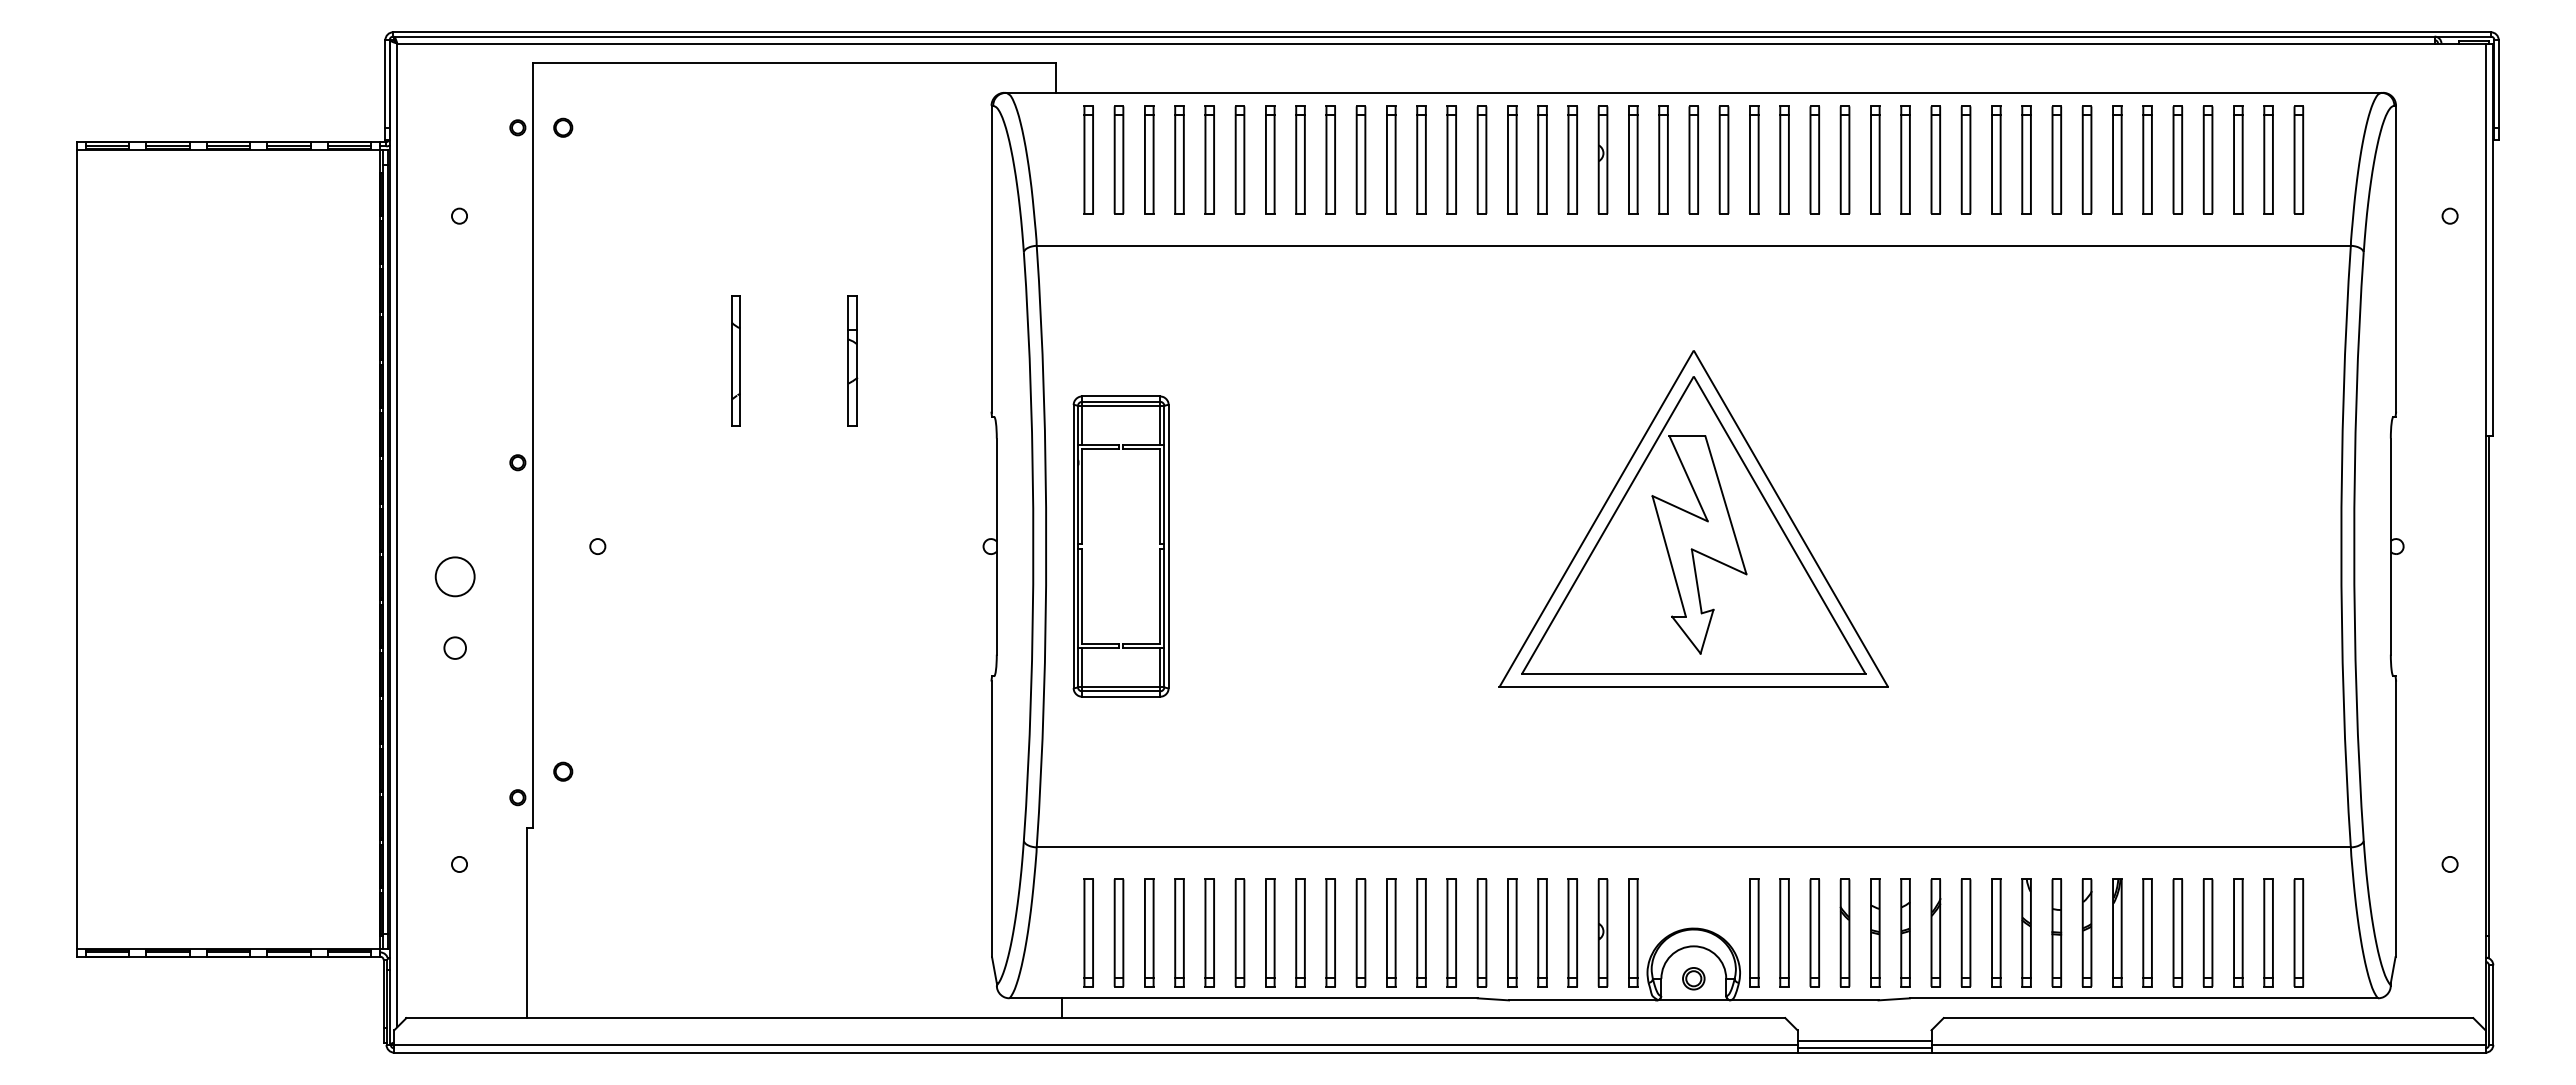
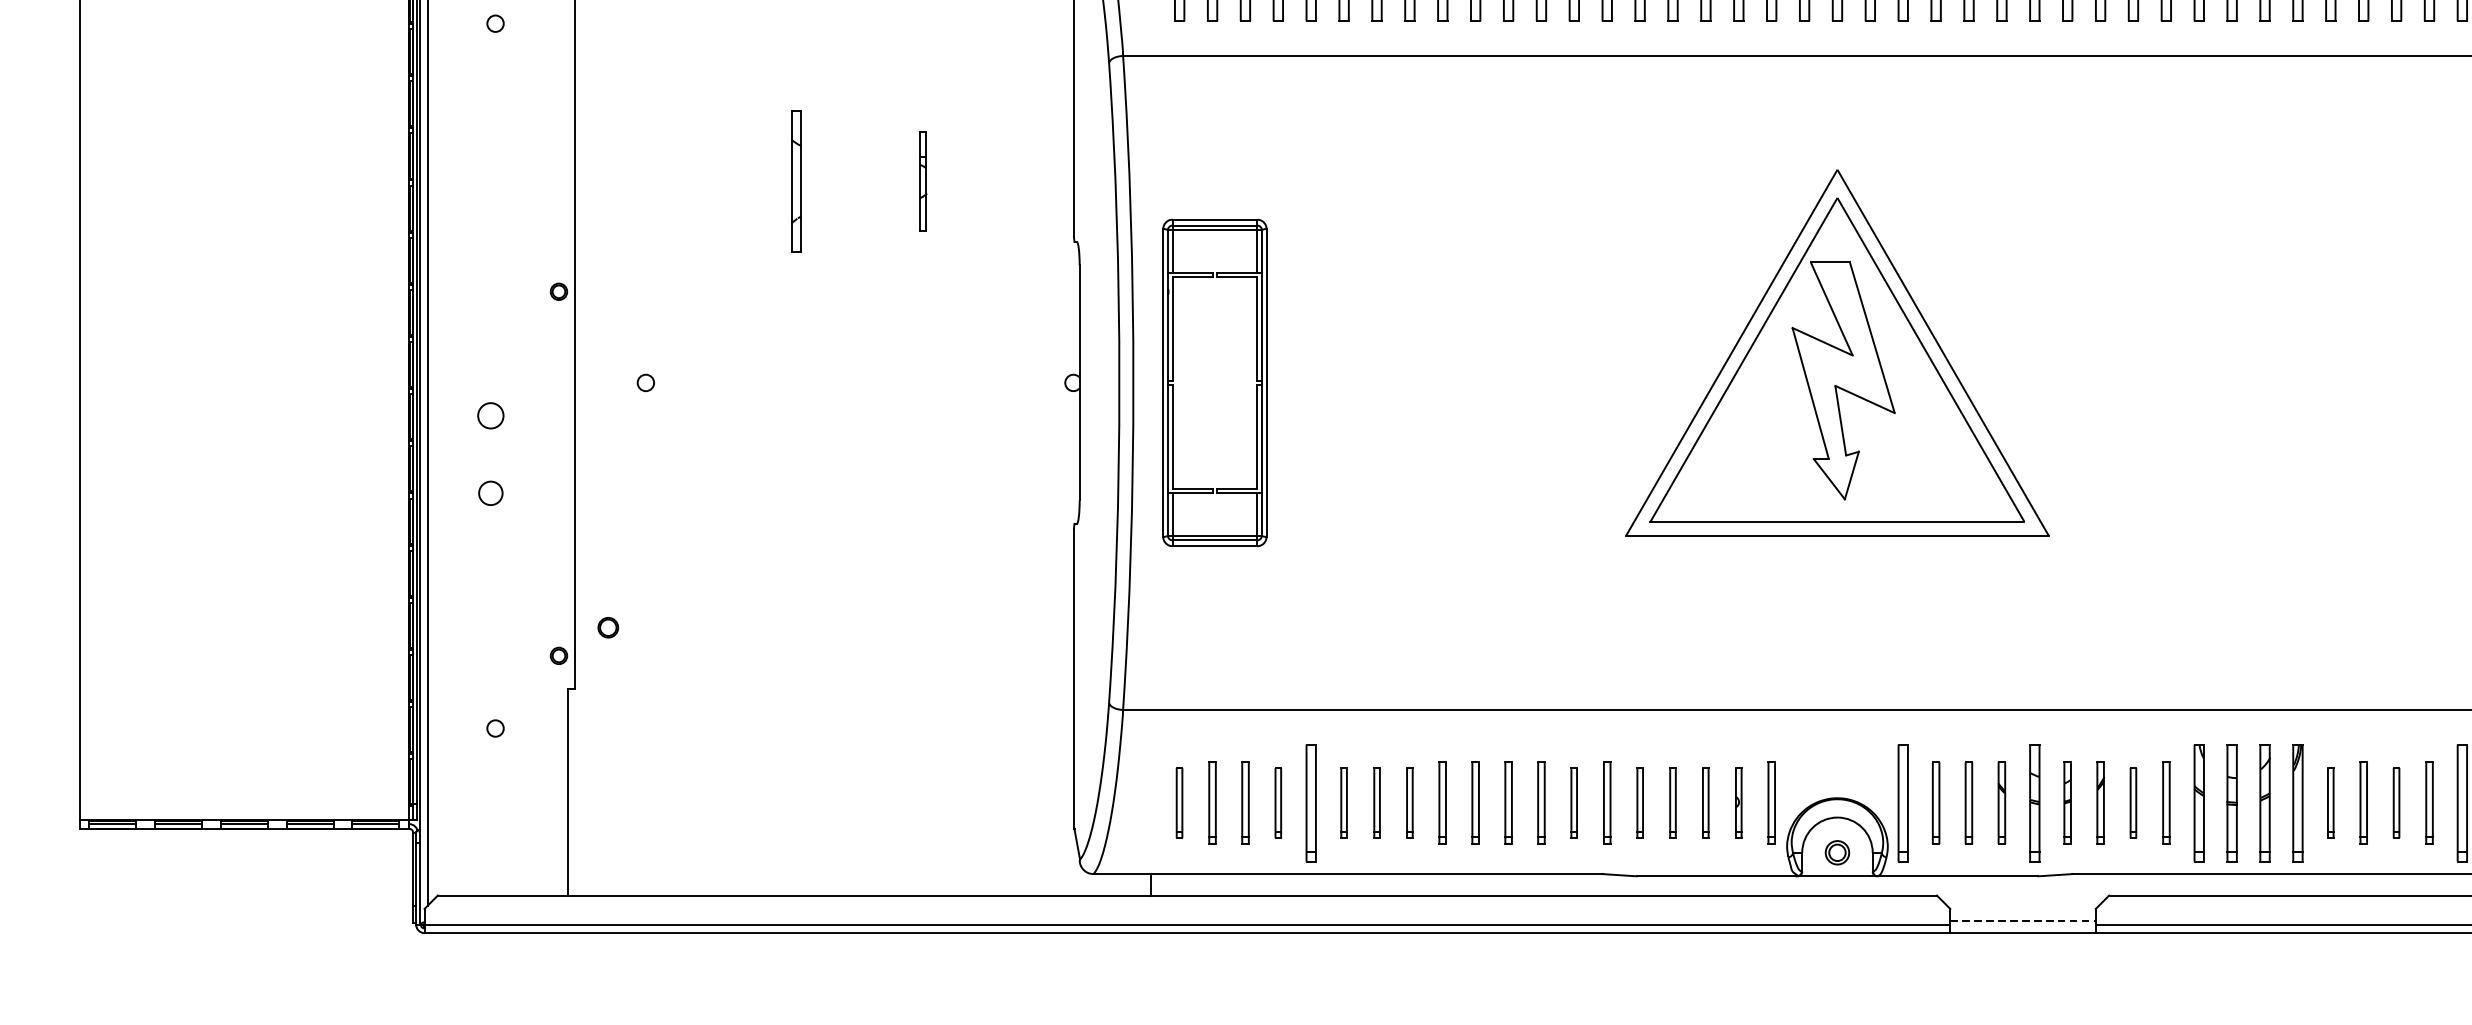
part: (852, 360) -> (922, 180), size x0.7
circle: (454, 576) -> (490, 415), size x0.6
part: (1088, 932) -> (1179, 802), size x0.6
part: (1118, 932) -> (1211, 802), size x0.7
part: (1149, 932) -> (1245, 802), size x0.7
part: (1179, 932) -> (1278, 802), size x0.6
part: (1239, 932) -> (1343, 802), size x0.6
part: (1270, 932) -> (1377, 802), size x0.6
part: (1300, 932) -> (1409, 802), size x0.6
part: (1330, 932) -> (1442, 802), size x0.7
part: (1360, 932) -> (1475, 802), size x0.7
part: (1391, 932) -> (1508, 802), size x0.7
part: (1421, 932) -> (1541, 802), size x0.7
part: (1451, 932) -> (1574, 802), size x0.6
part: (1481, 932) -> (1606, 802), size x0.7
part: (1512, 932) -> (1640, 802), size x0.6
part: (1542, 932) -> (1672, 802), size x0.6
part: (1572, 932) -> (1705, 802), size x0.6
part: (1602, 932) -> (1738, 802), size x0.6
part: (1633, 932) -> (1771, 802), size x0.7
part: (1784, 932) -> (1936, 802), size x0.7
part: (1814, 932) -> (1968, 802), size x0.7
part: (1844, 932) -> (2001, 802), size x0.7
part: (1905, 932) -> (2067, 802), size x0.7
part: (1935, 932) -> (2100, 802), size x0.7
part: (1965, 932) -> (2132, 802), size x0.6
part: (1996, 932) -> (2166, 802), size x0.7
part: (2147, 932) -> (2330, 802), size x0.6
part: (2177, 932) -> (2363, 802), size x0.7
part: (2207, 932) -> (2395, 802), size x0.6
part: (2238, 932) -> (2429, 802), size x0.7
line: (1864, 1041) -> (2023, 921), solid -> dashed
line: (1864, 1048) -> (2023, 928), removed

